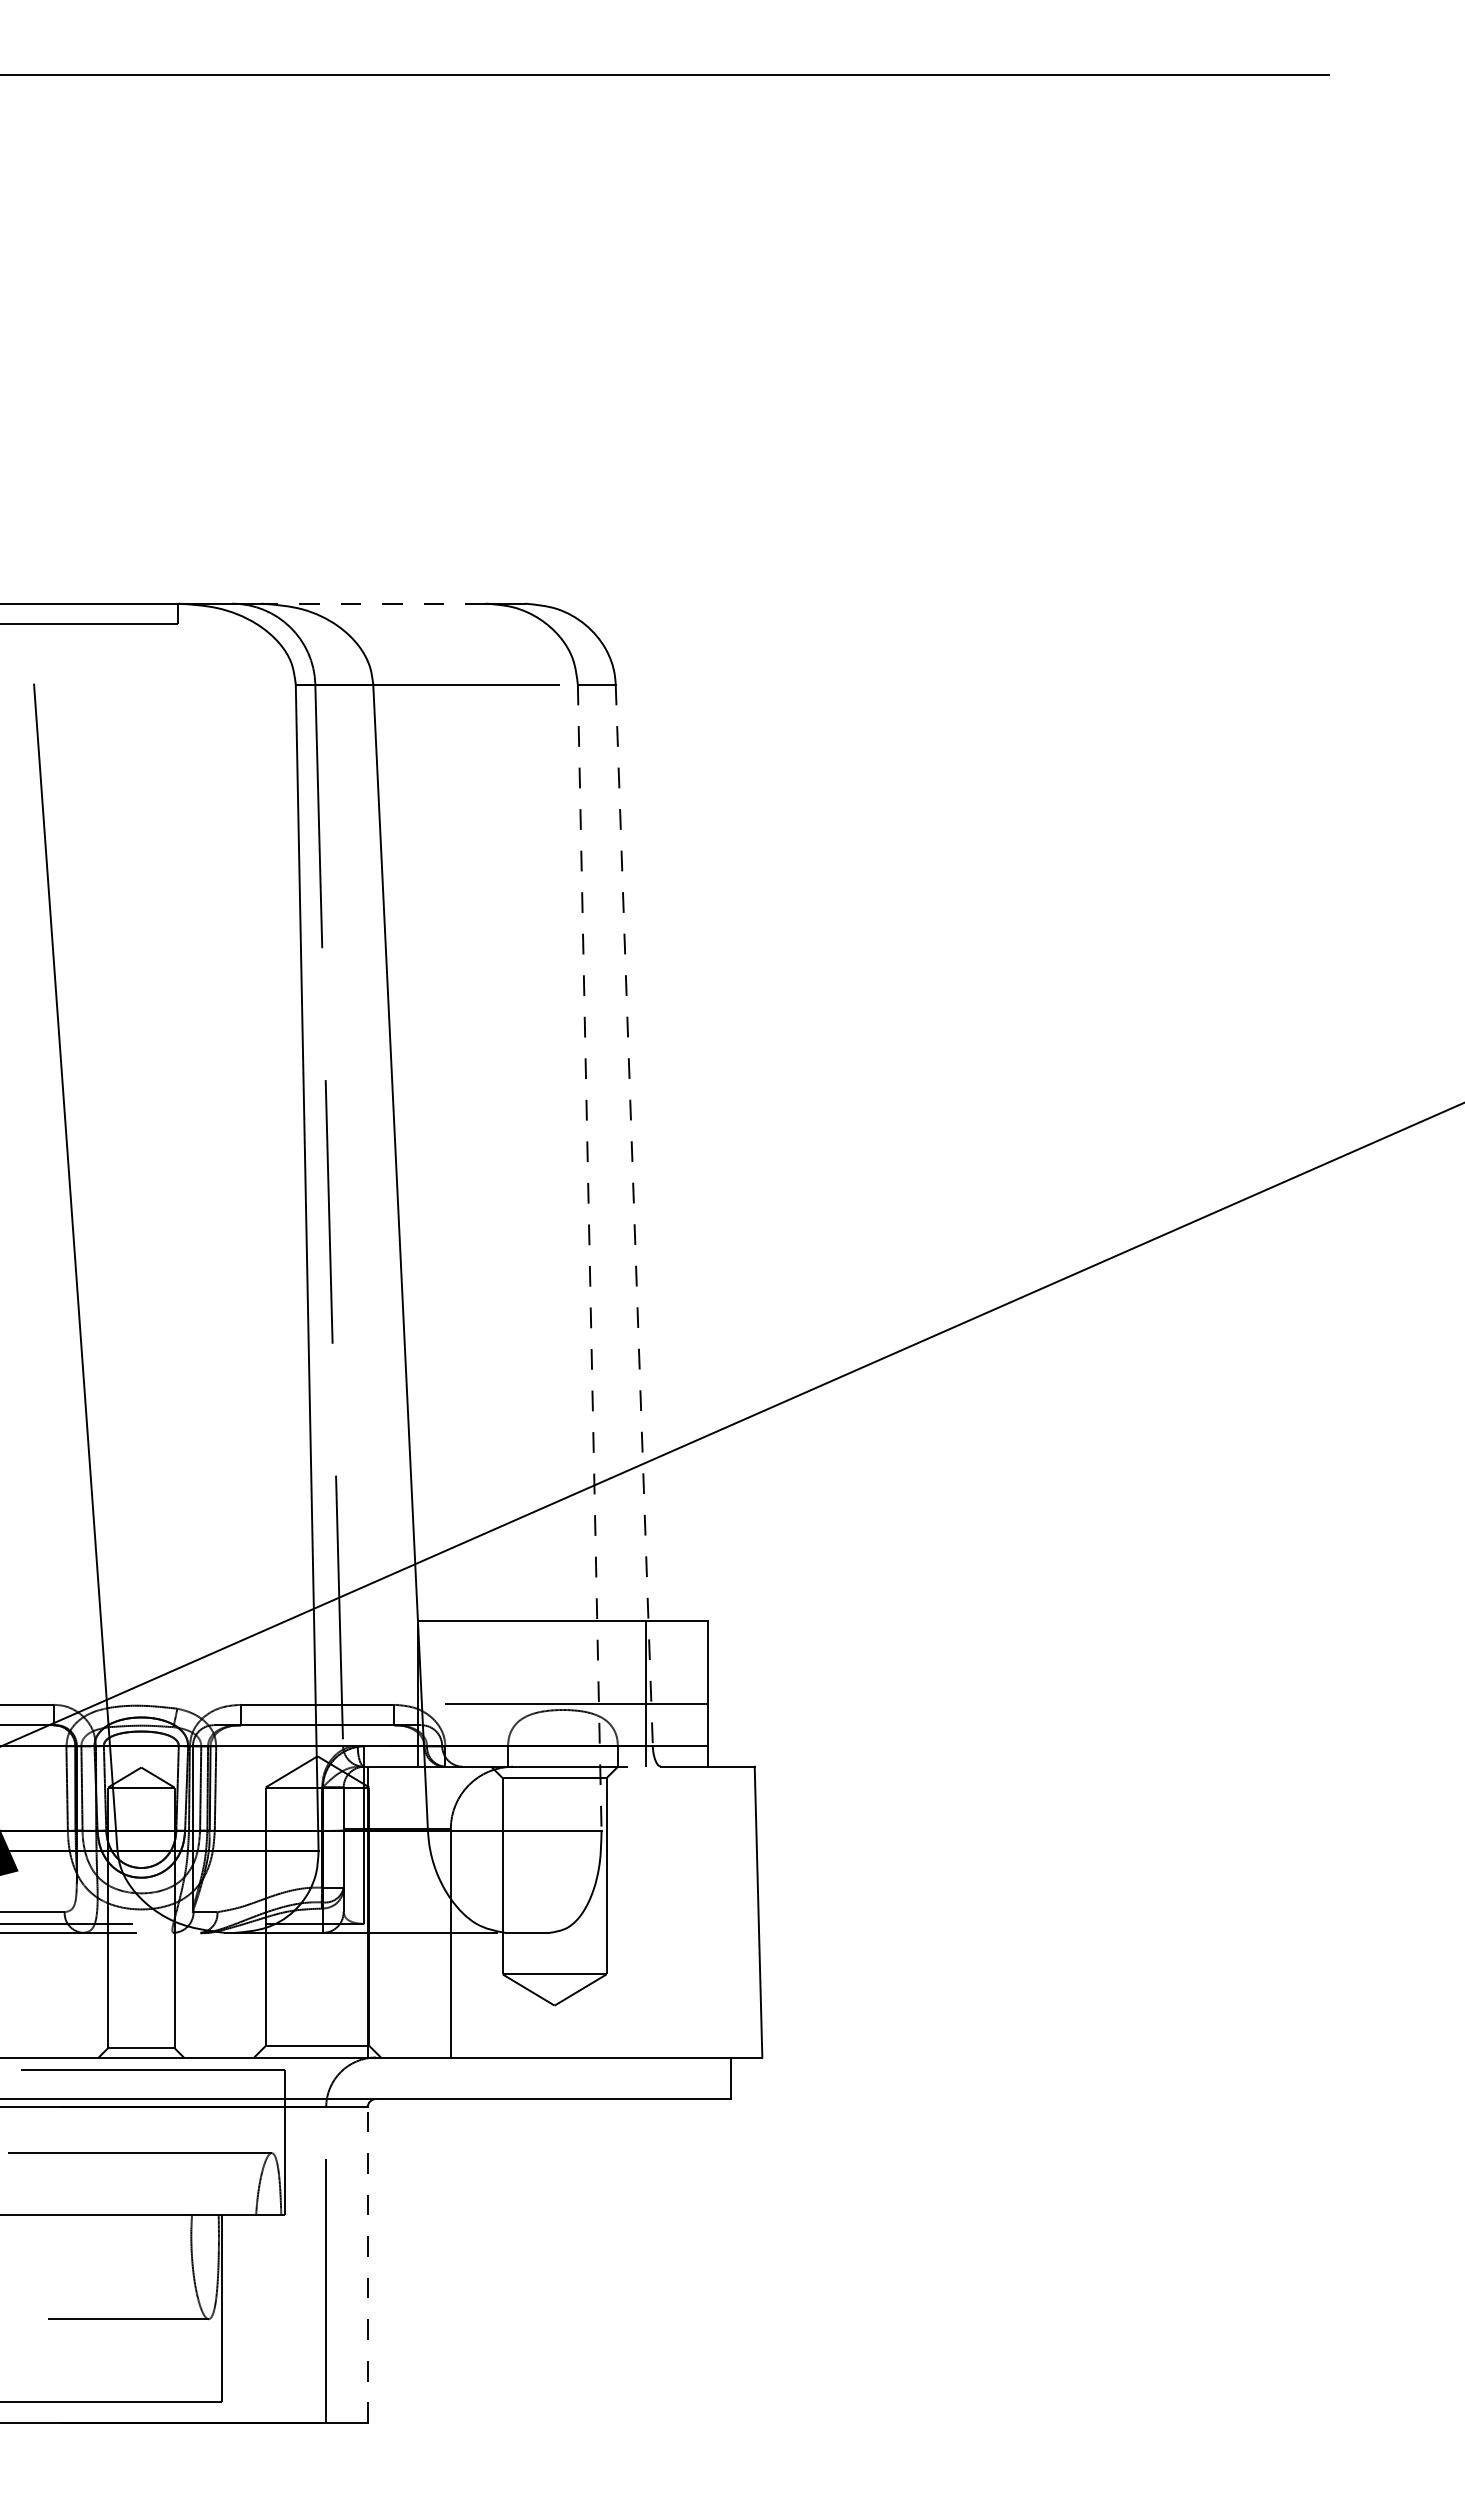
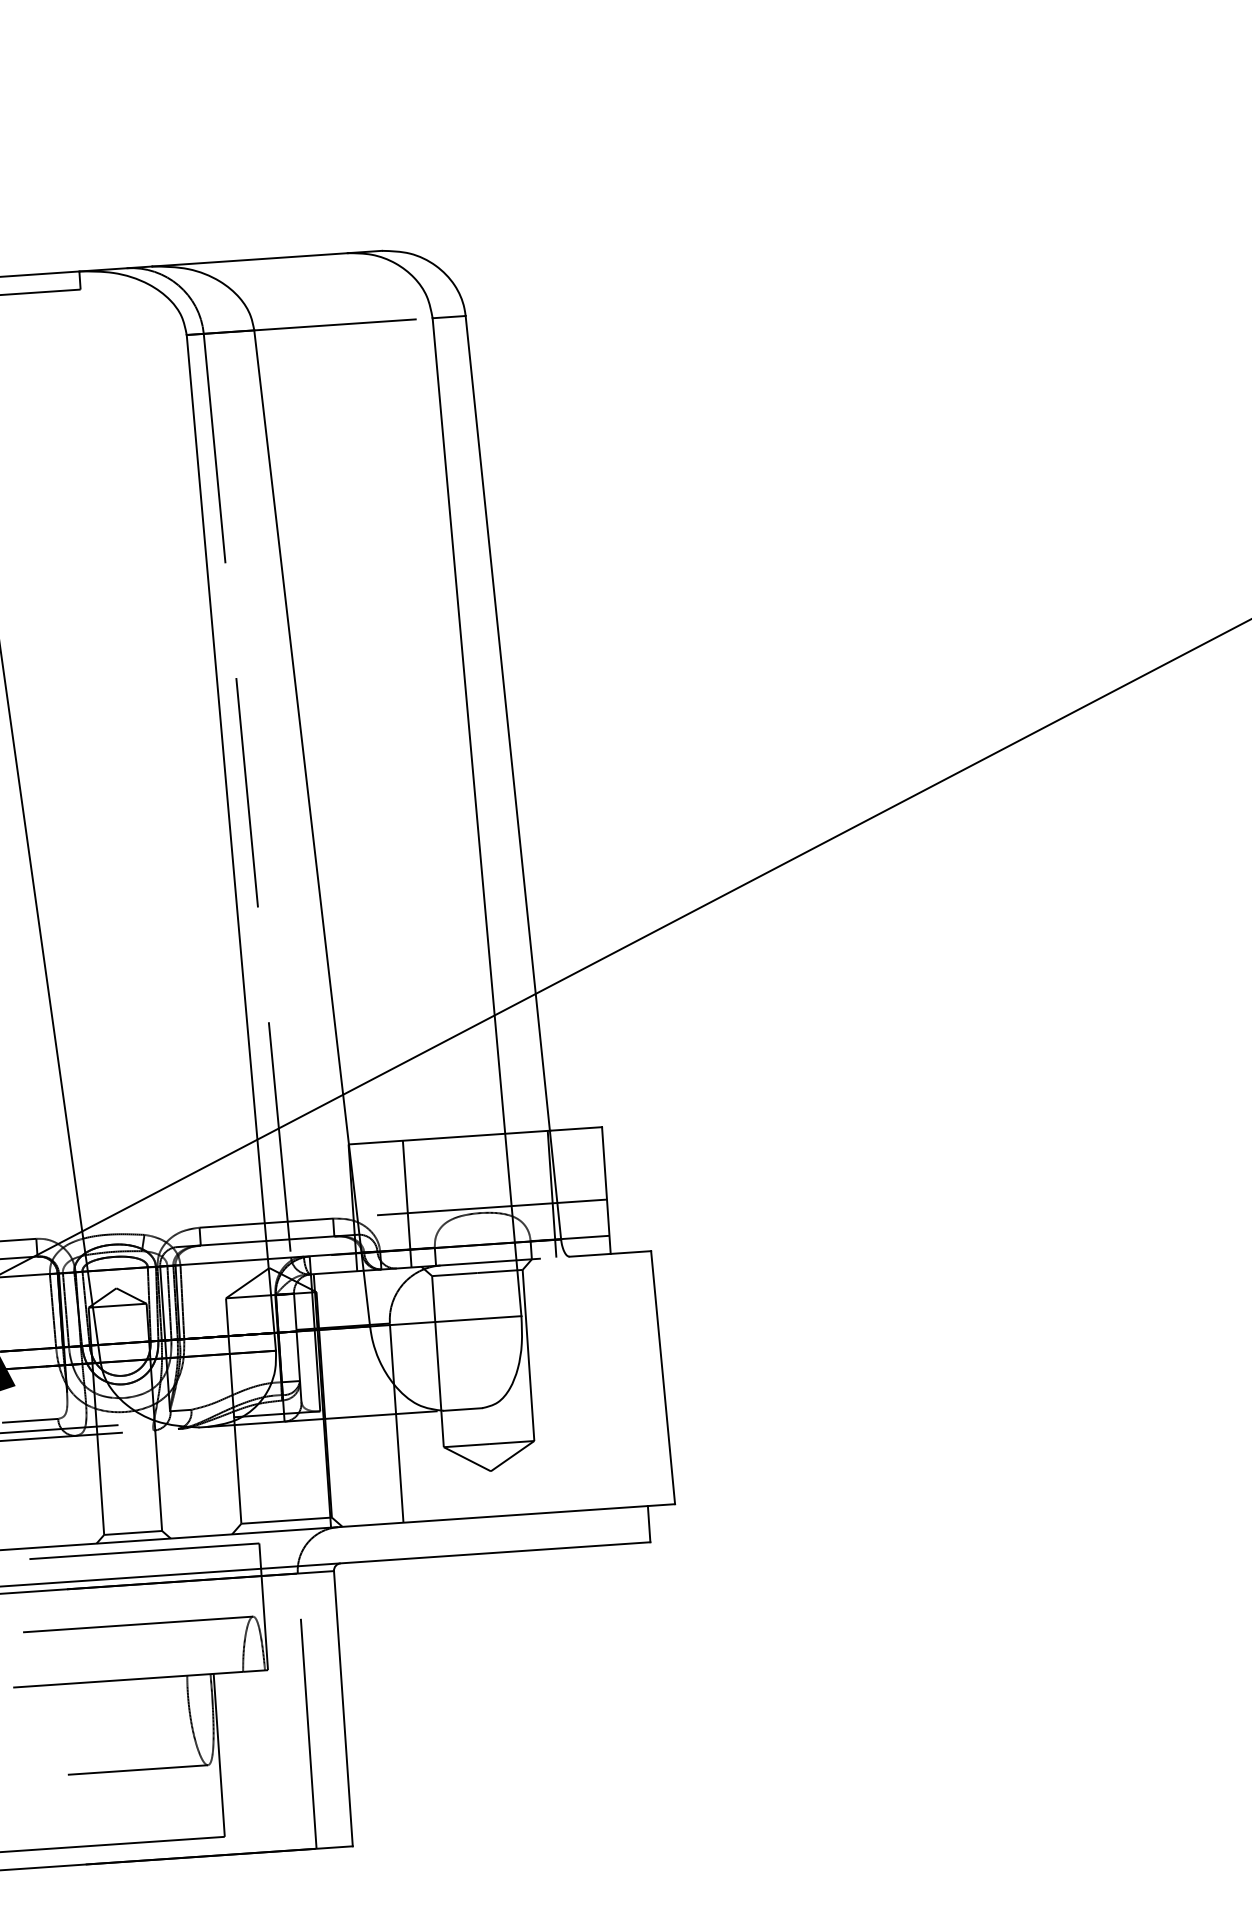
line: (373, 603) -> (249, 259), dashed -> solid
line: (634, 1215) -> (513, 777), dashed -> solid
line: (589, 1258) -> (476, 817), dashed -> solid
line: (479, 1693) -> (406, 1203), added
line: (367, 2265) -> (343, 1708), dashed -> solid

